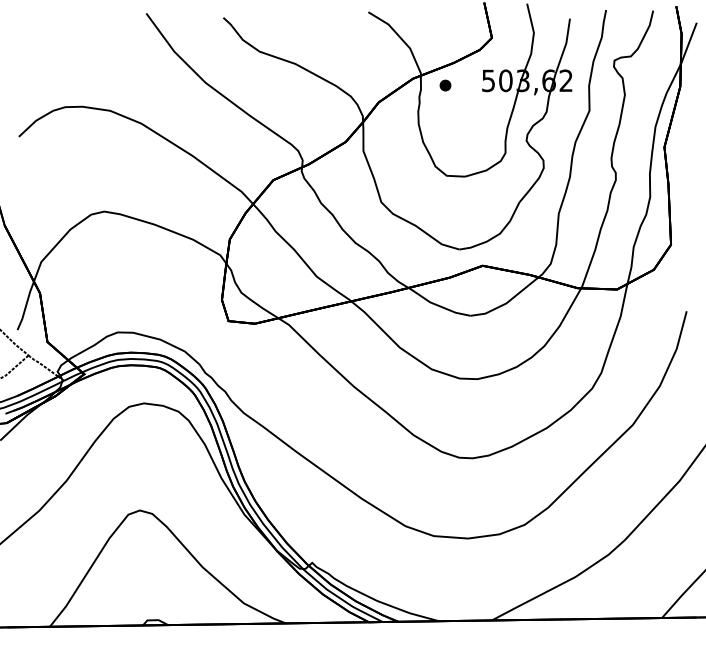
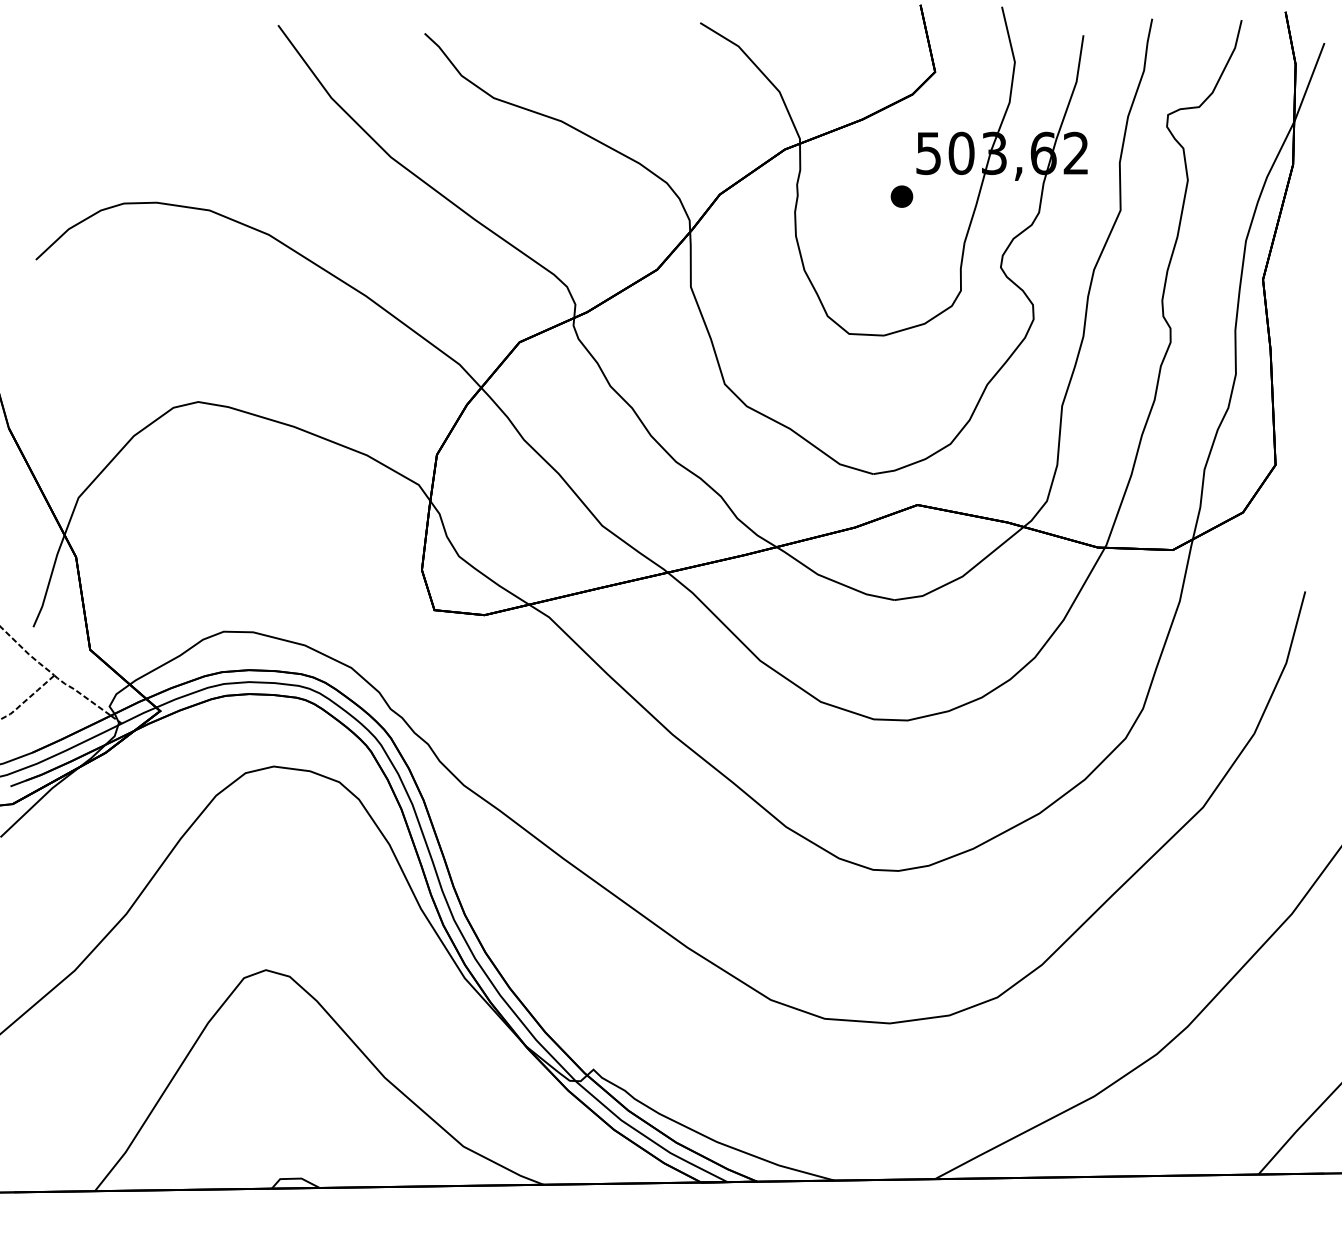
part: (445, 85) -> (901, 196), moved

